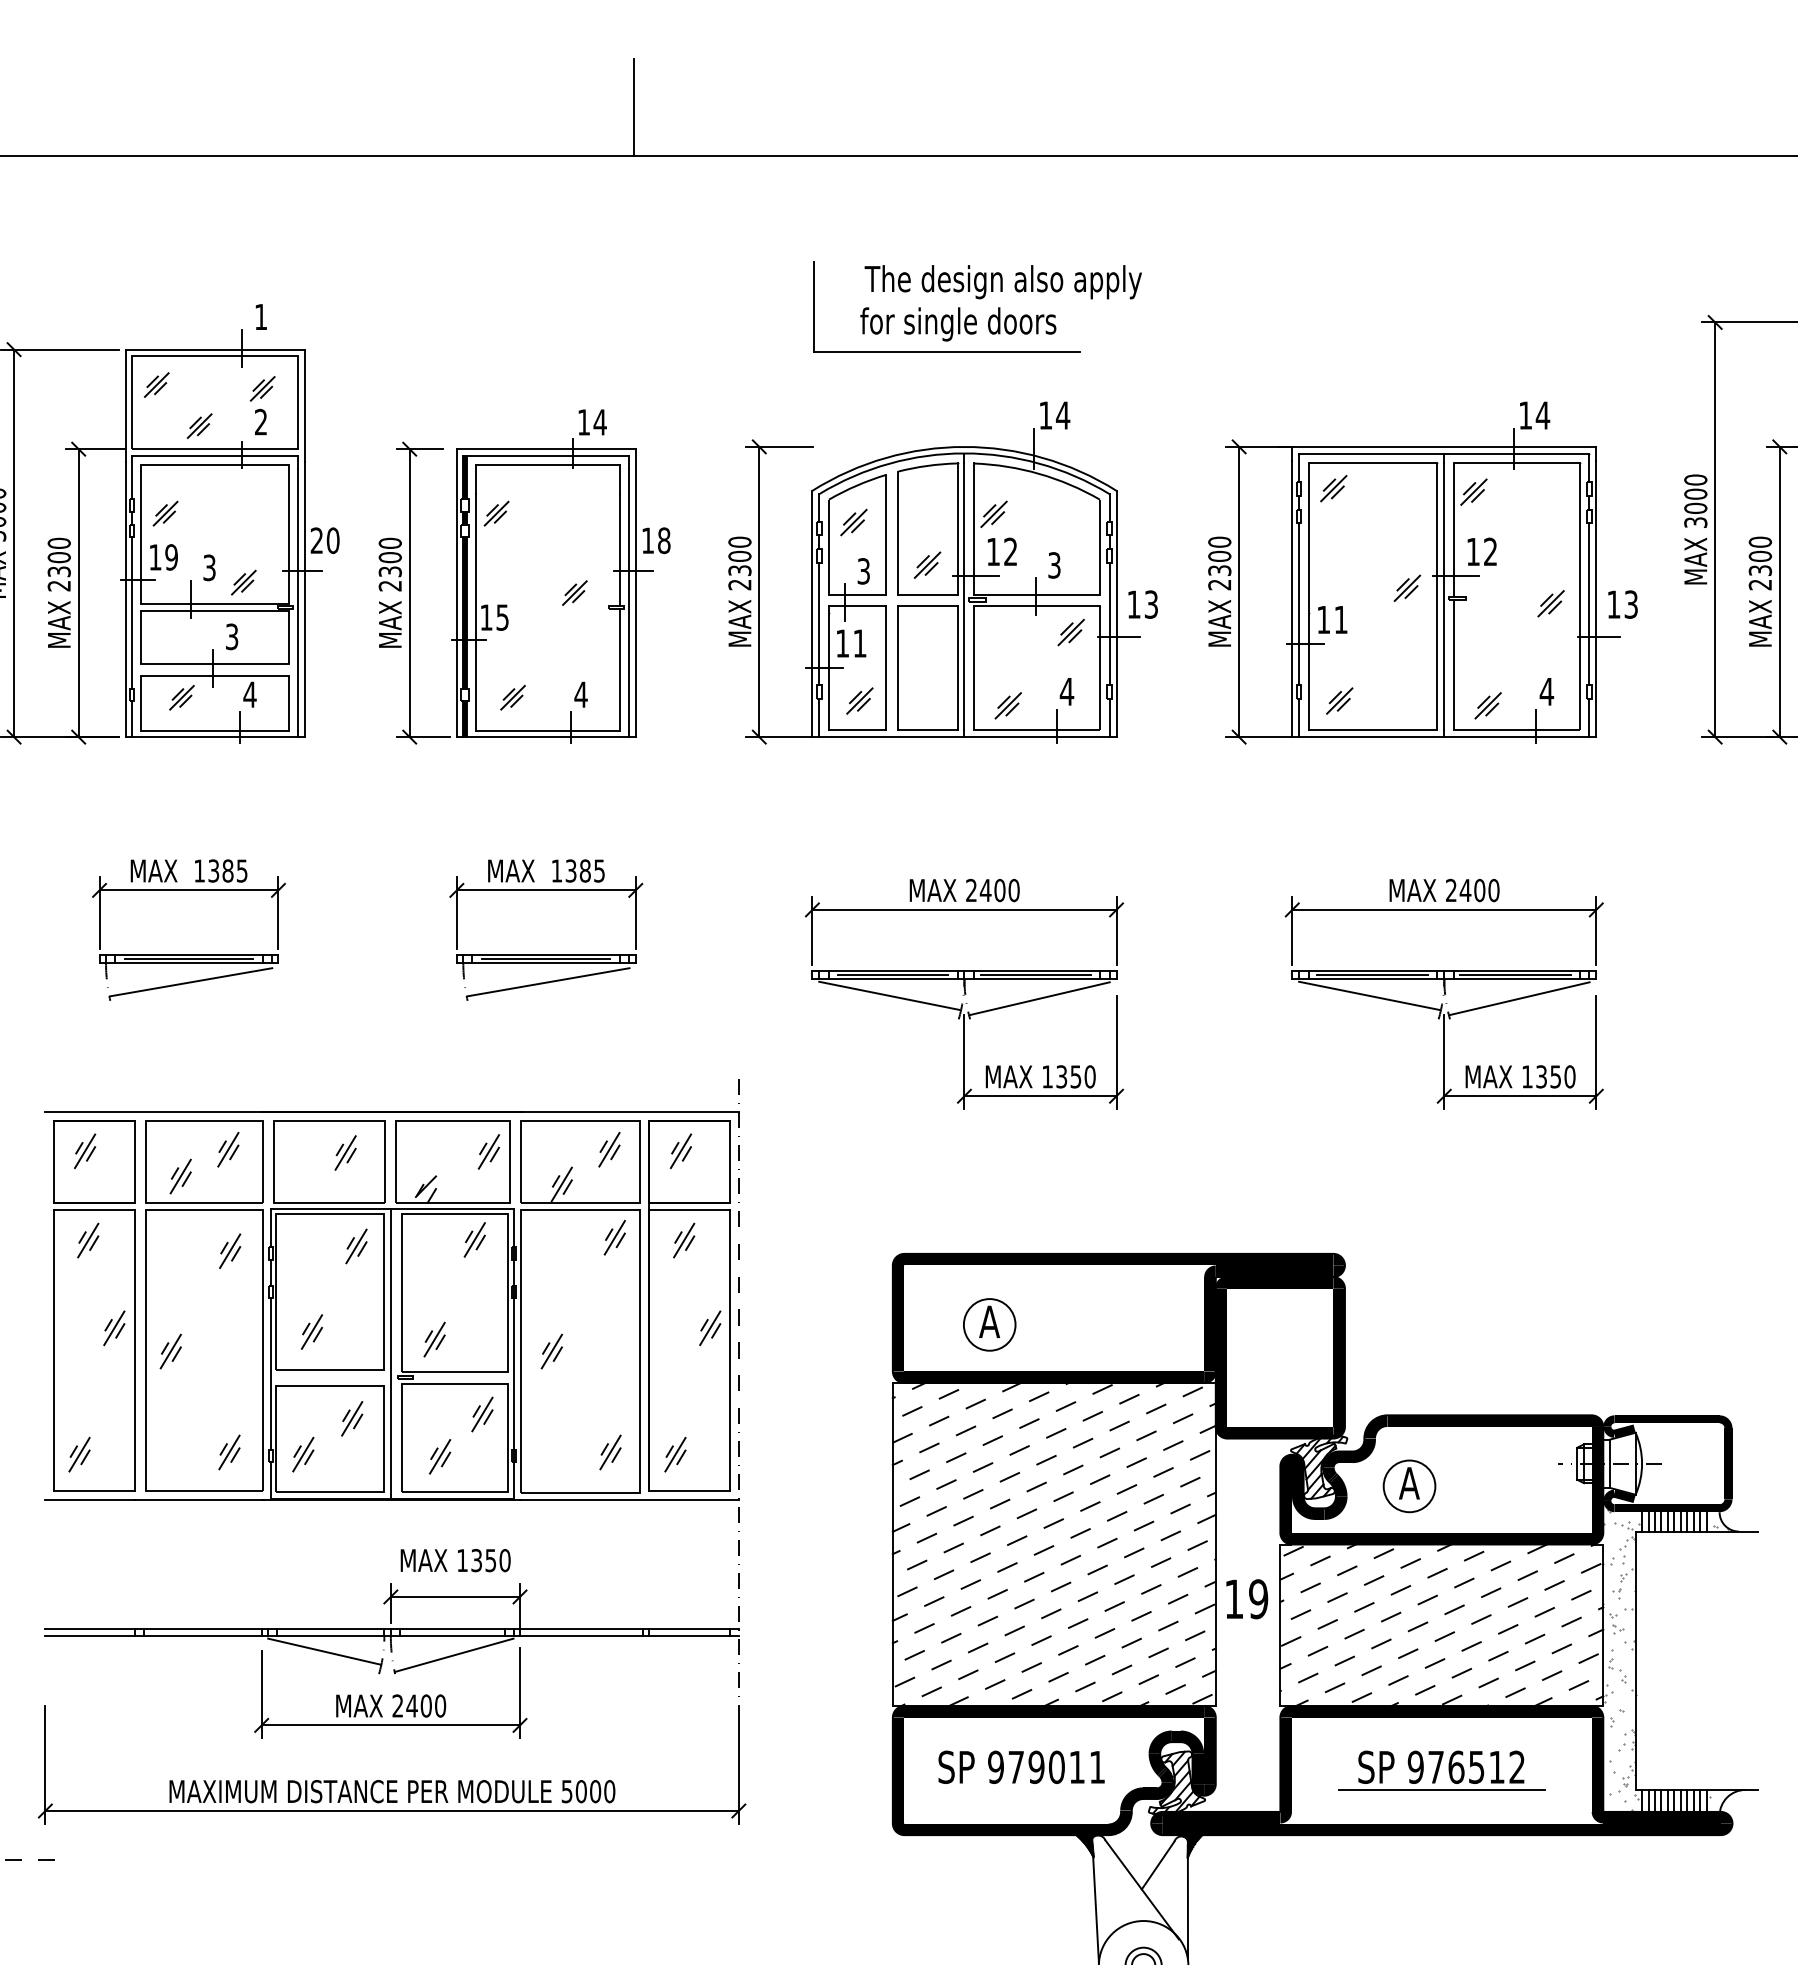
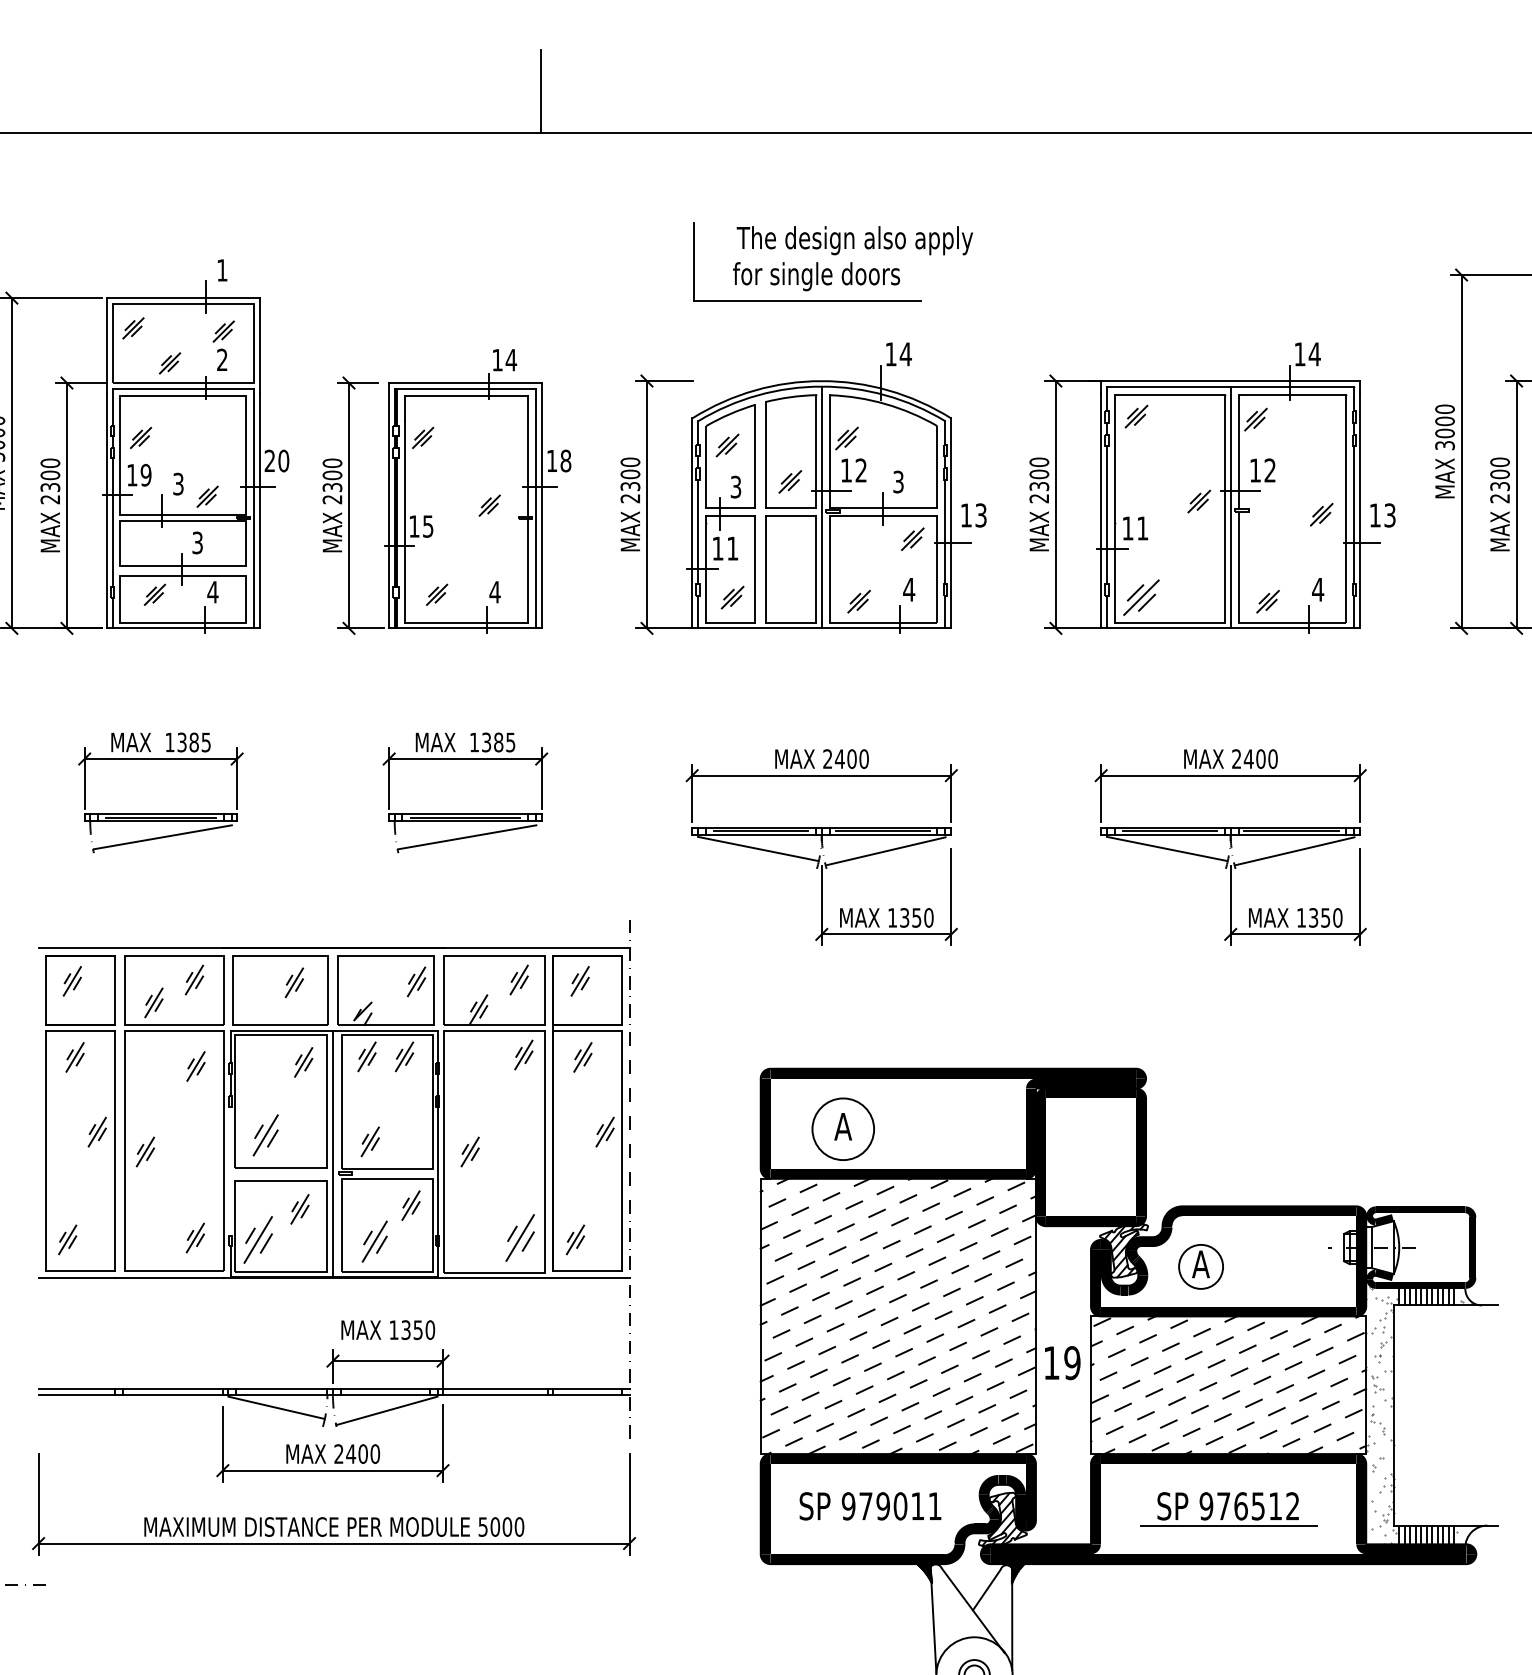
part: (1339, 700) -> (1141, 597), size x1.6
part: (430, 1239) -> (366, 1056), added
circle: (989, 1324) -> (843, 1128), size x1.4
part: (311, 1331) -> (265, 1134), size x1.4
line: (270, 1373) -> (230, 1170), removed
part: (610, 1452) -> (520, 1238), size x1.6
part: (303, 1454) -> (258, 1239), size x1.6
part: (440, 1456) -> (375, 1241), size x1.4

